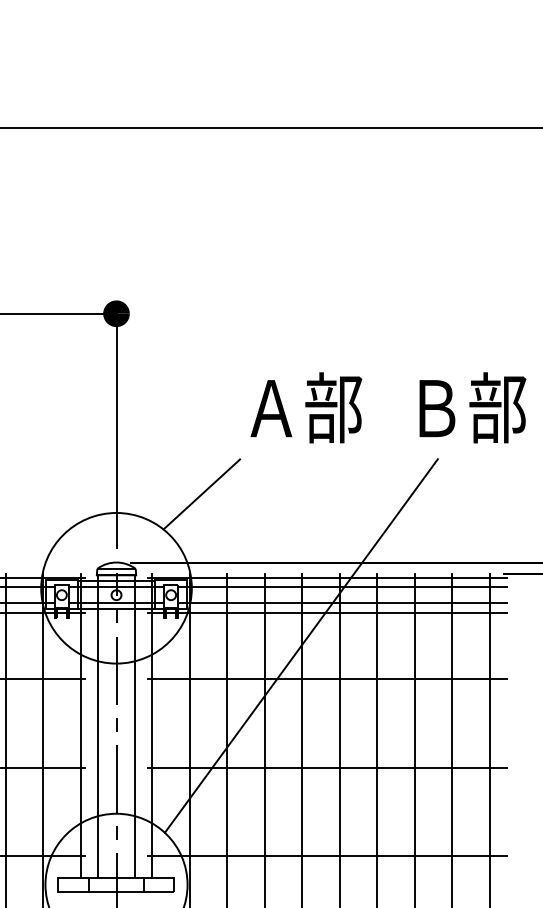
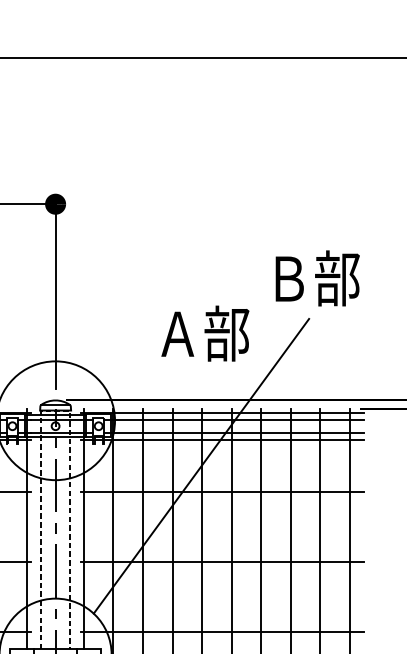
text: (306, 407) -> (205, 333), moved
text: (472, 407) -> (317, 278), moved
line: (201, 494) -> (122, 346), removed
line: (117, 575) -> (56, 410), solid -> dashed

